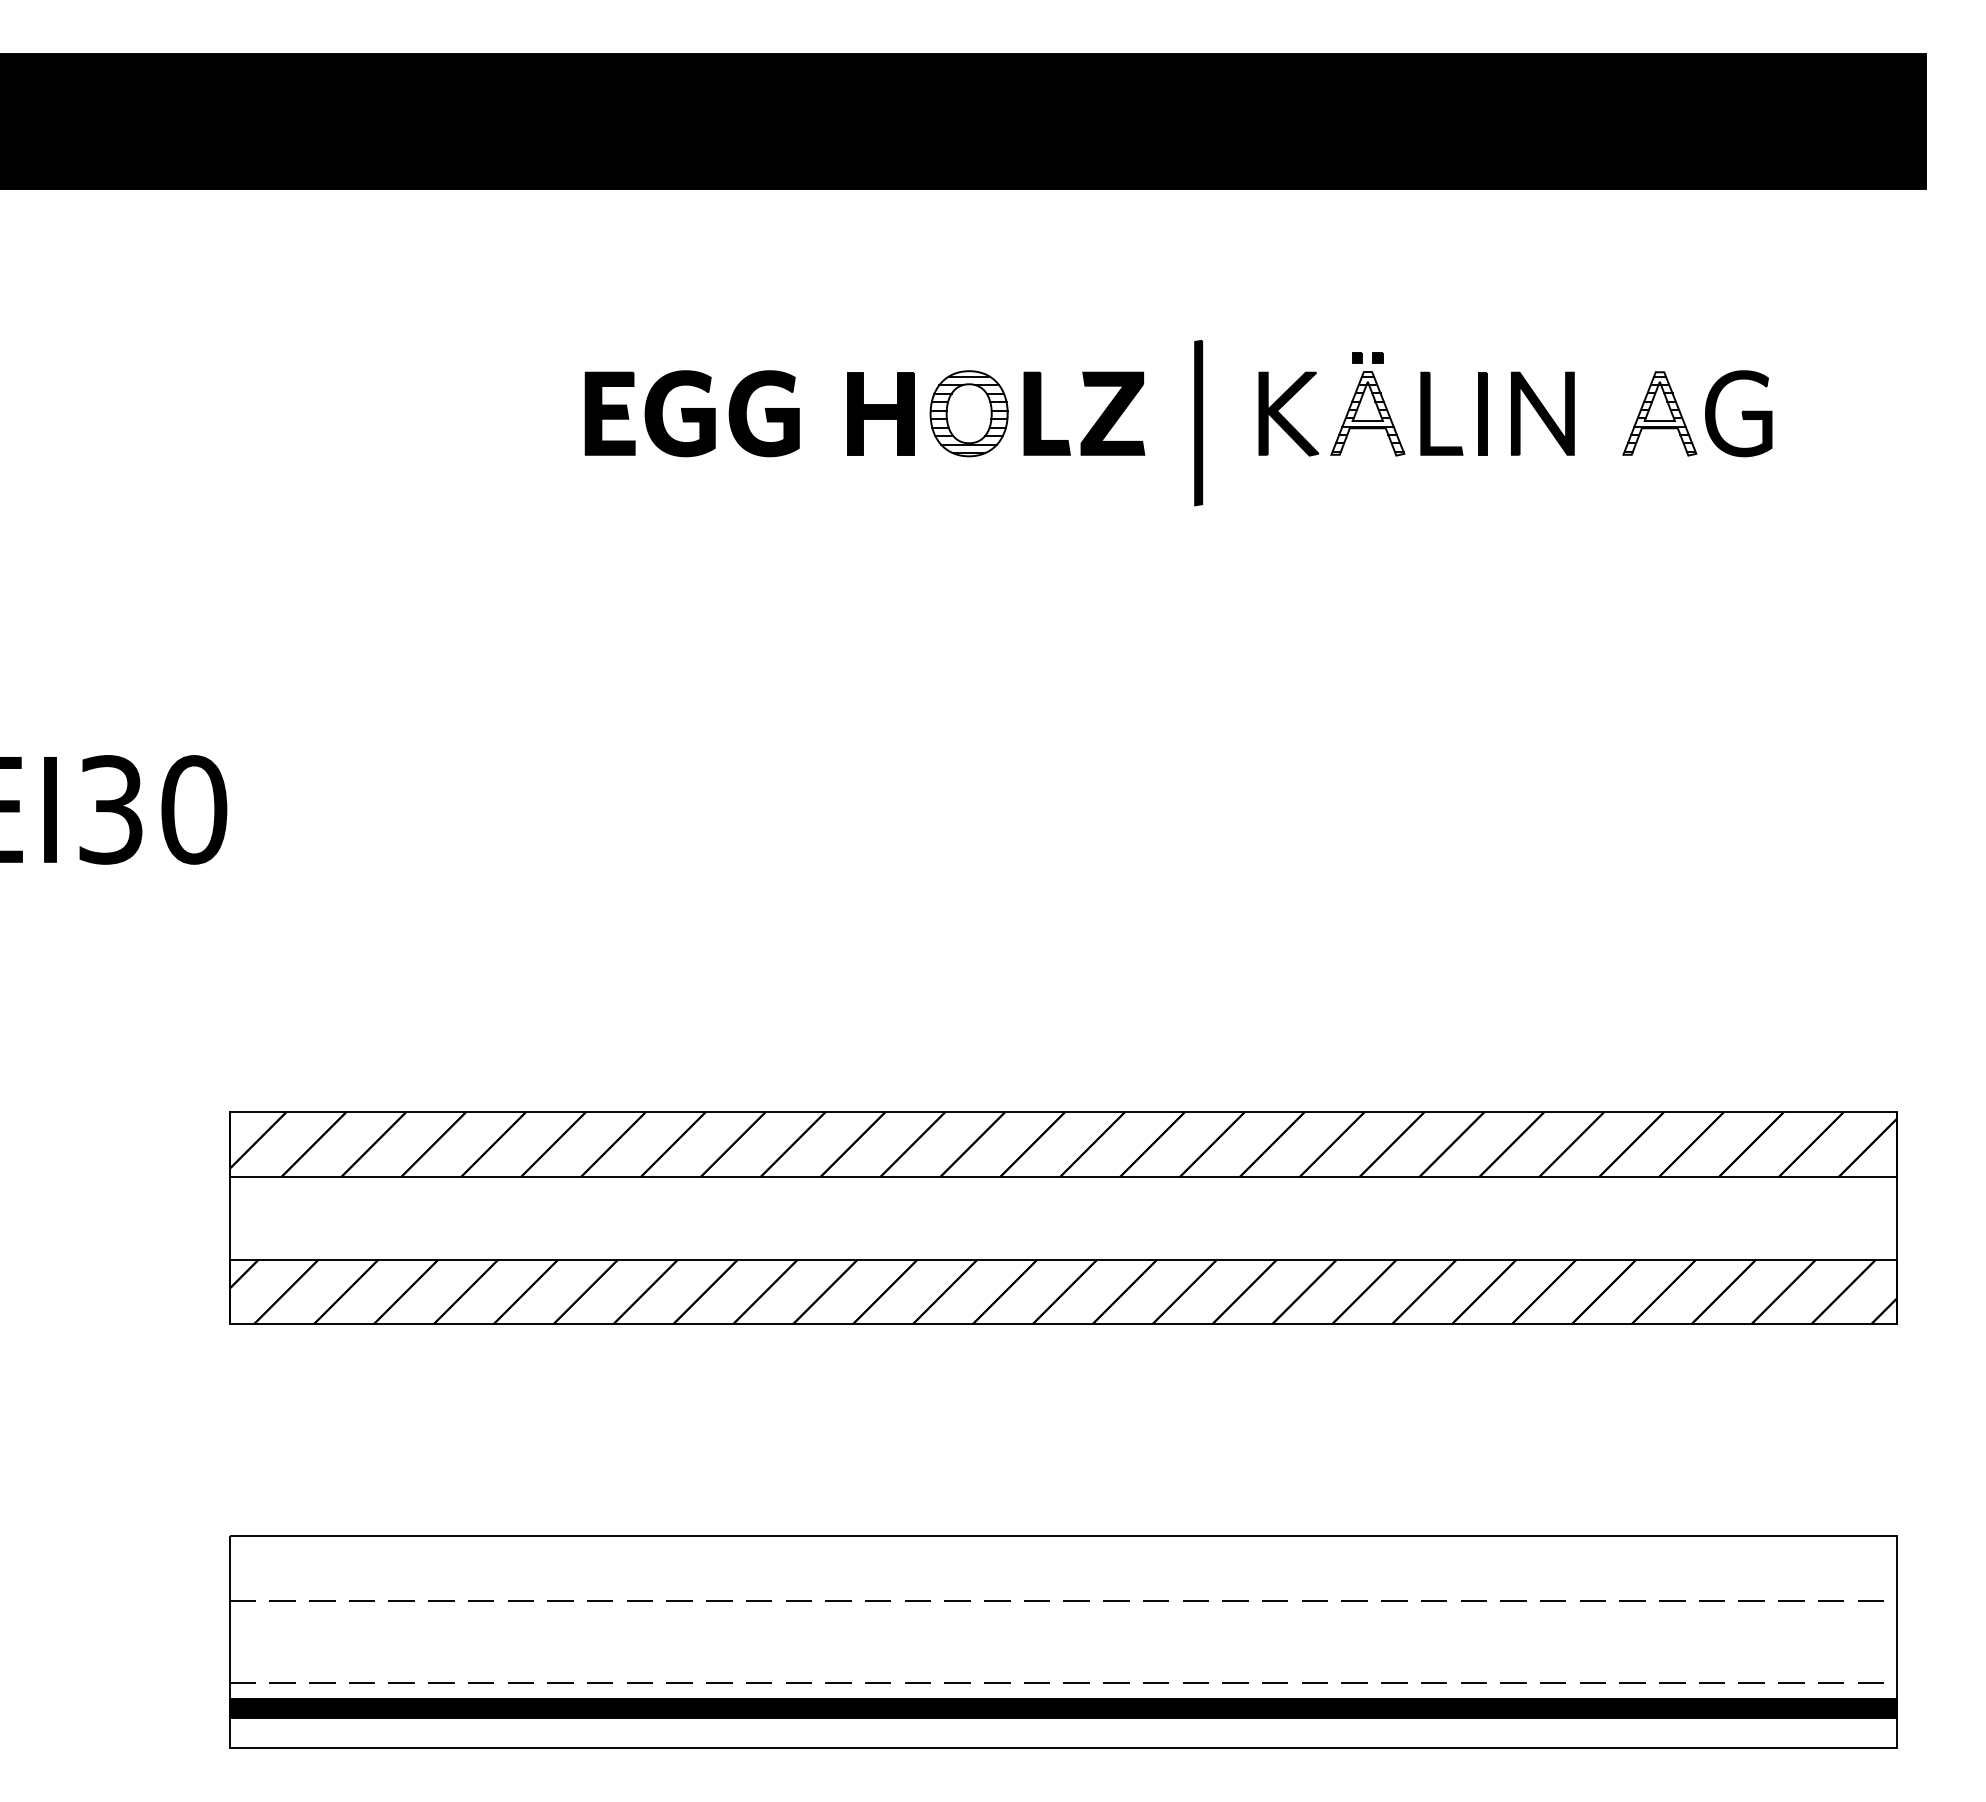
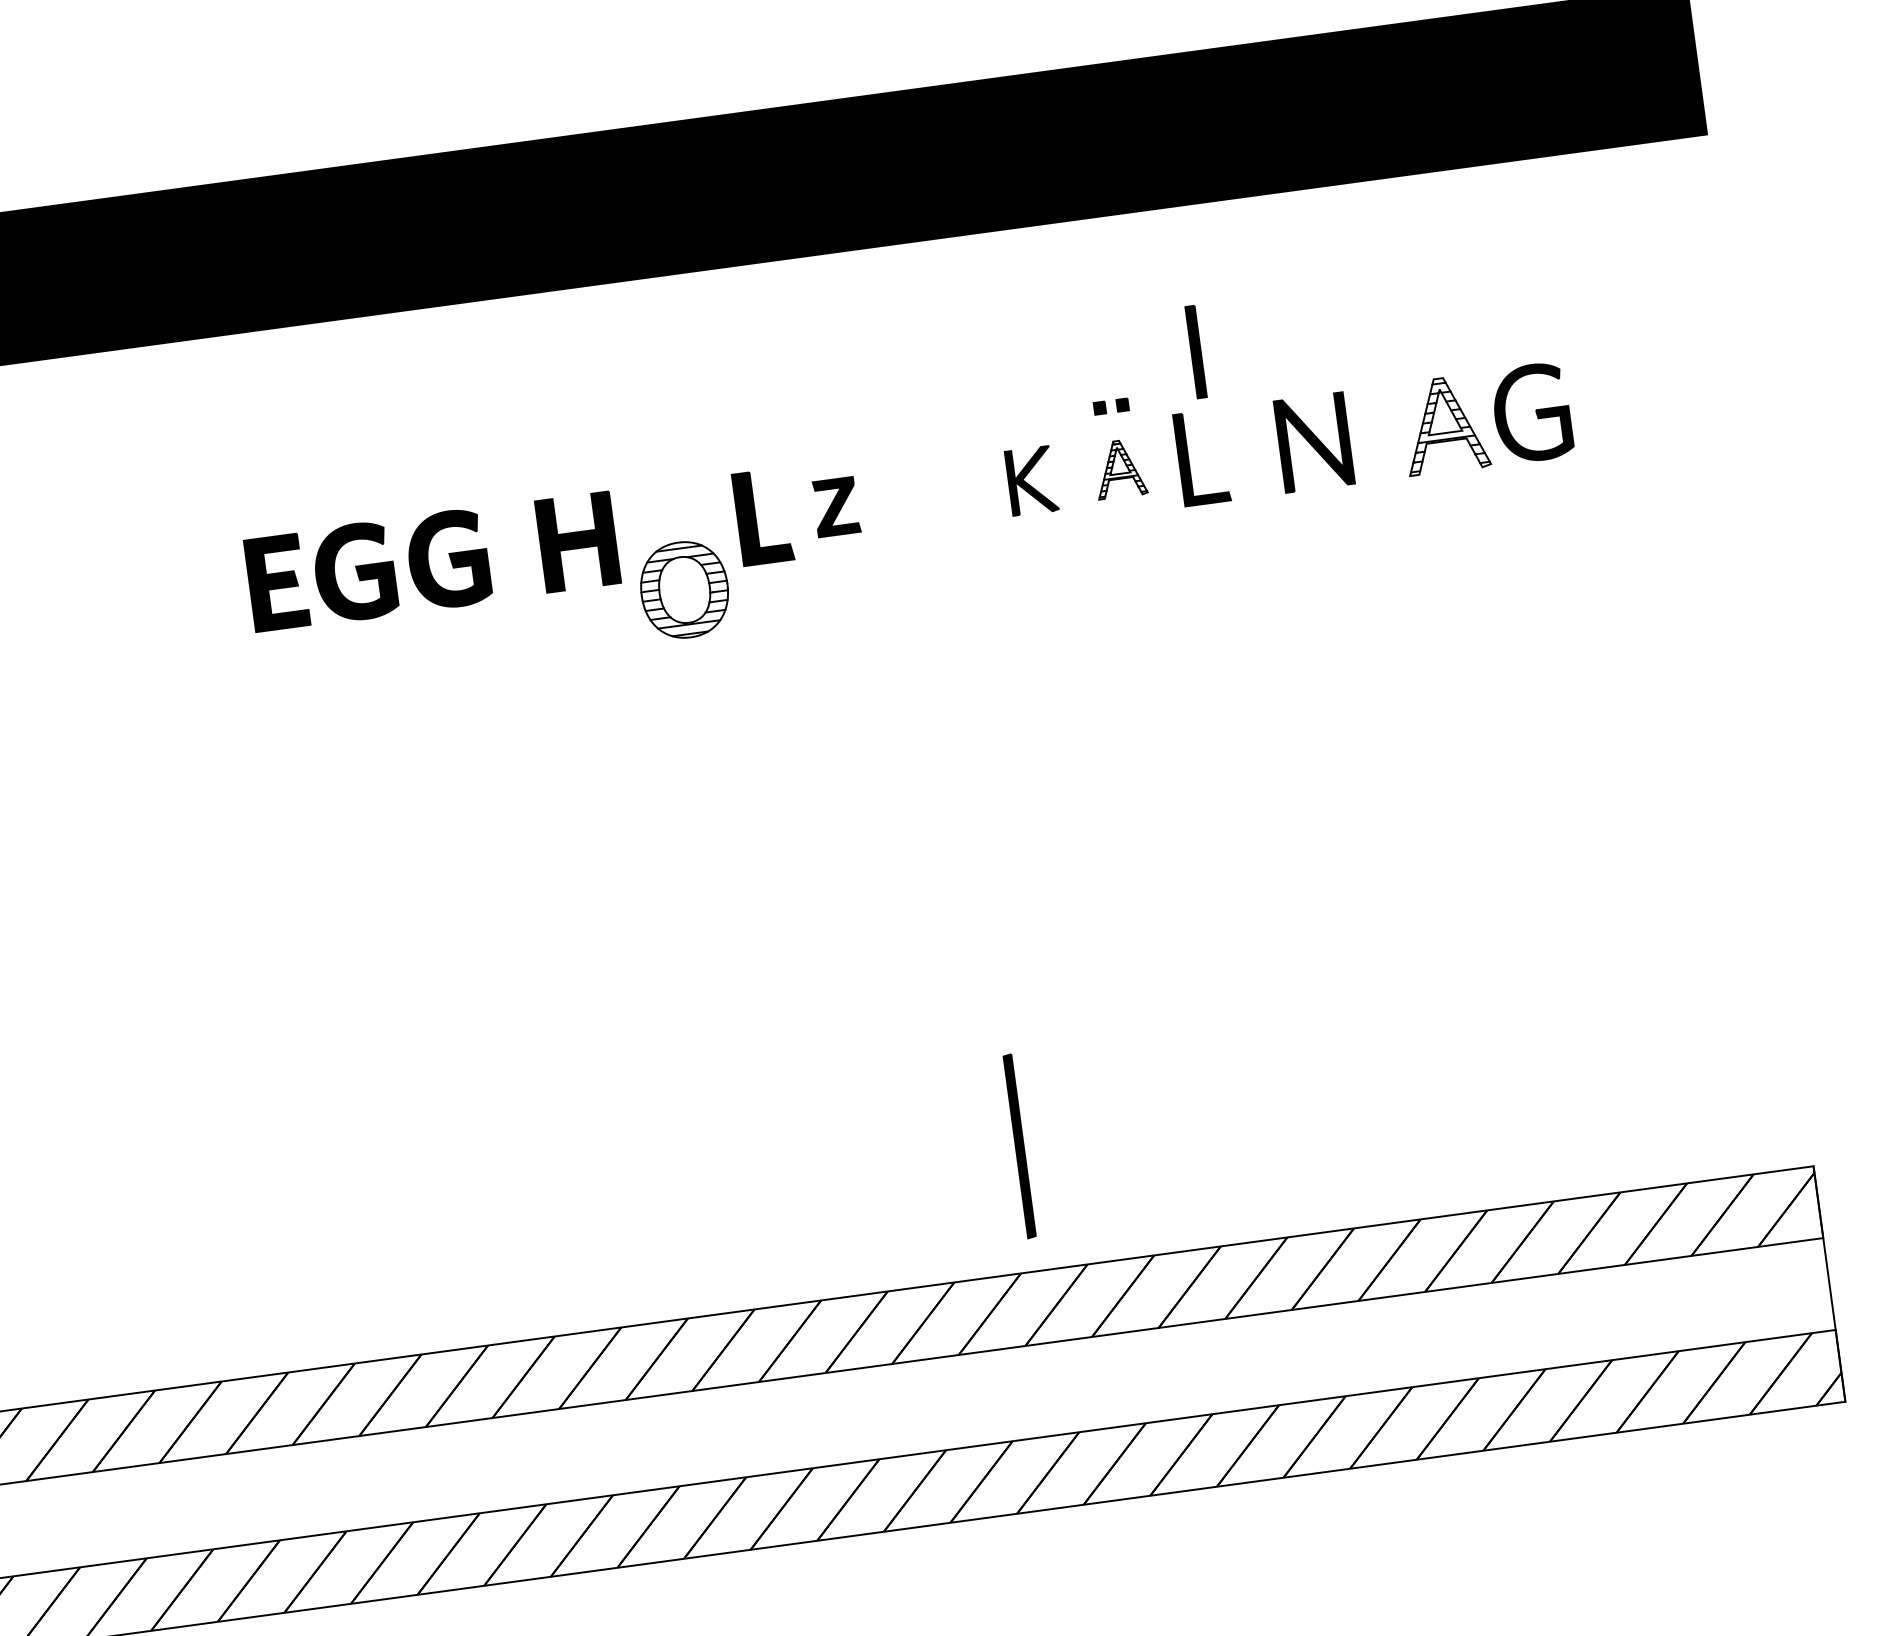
part: (968, 413) -> (683, 589), moved
part: (1112, 413) -> (835, 506), size x0.6
part: (1288, 413) -> (1031, 480), size x0.7
part: (1367, 413) -> (1119, 468), size x0.6
part: (1482, 413) -> (1195, 351), moved
part: (1198, 422) -> (1019, 1145), moved

